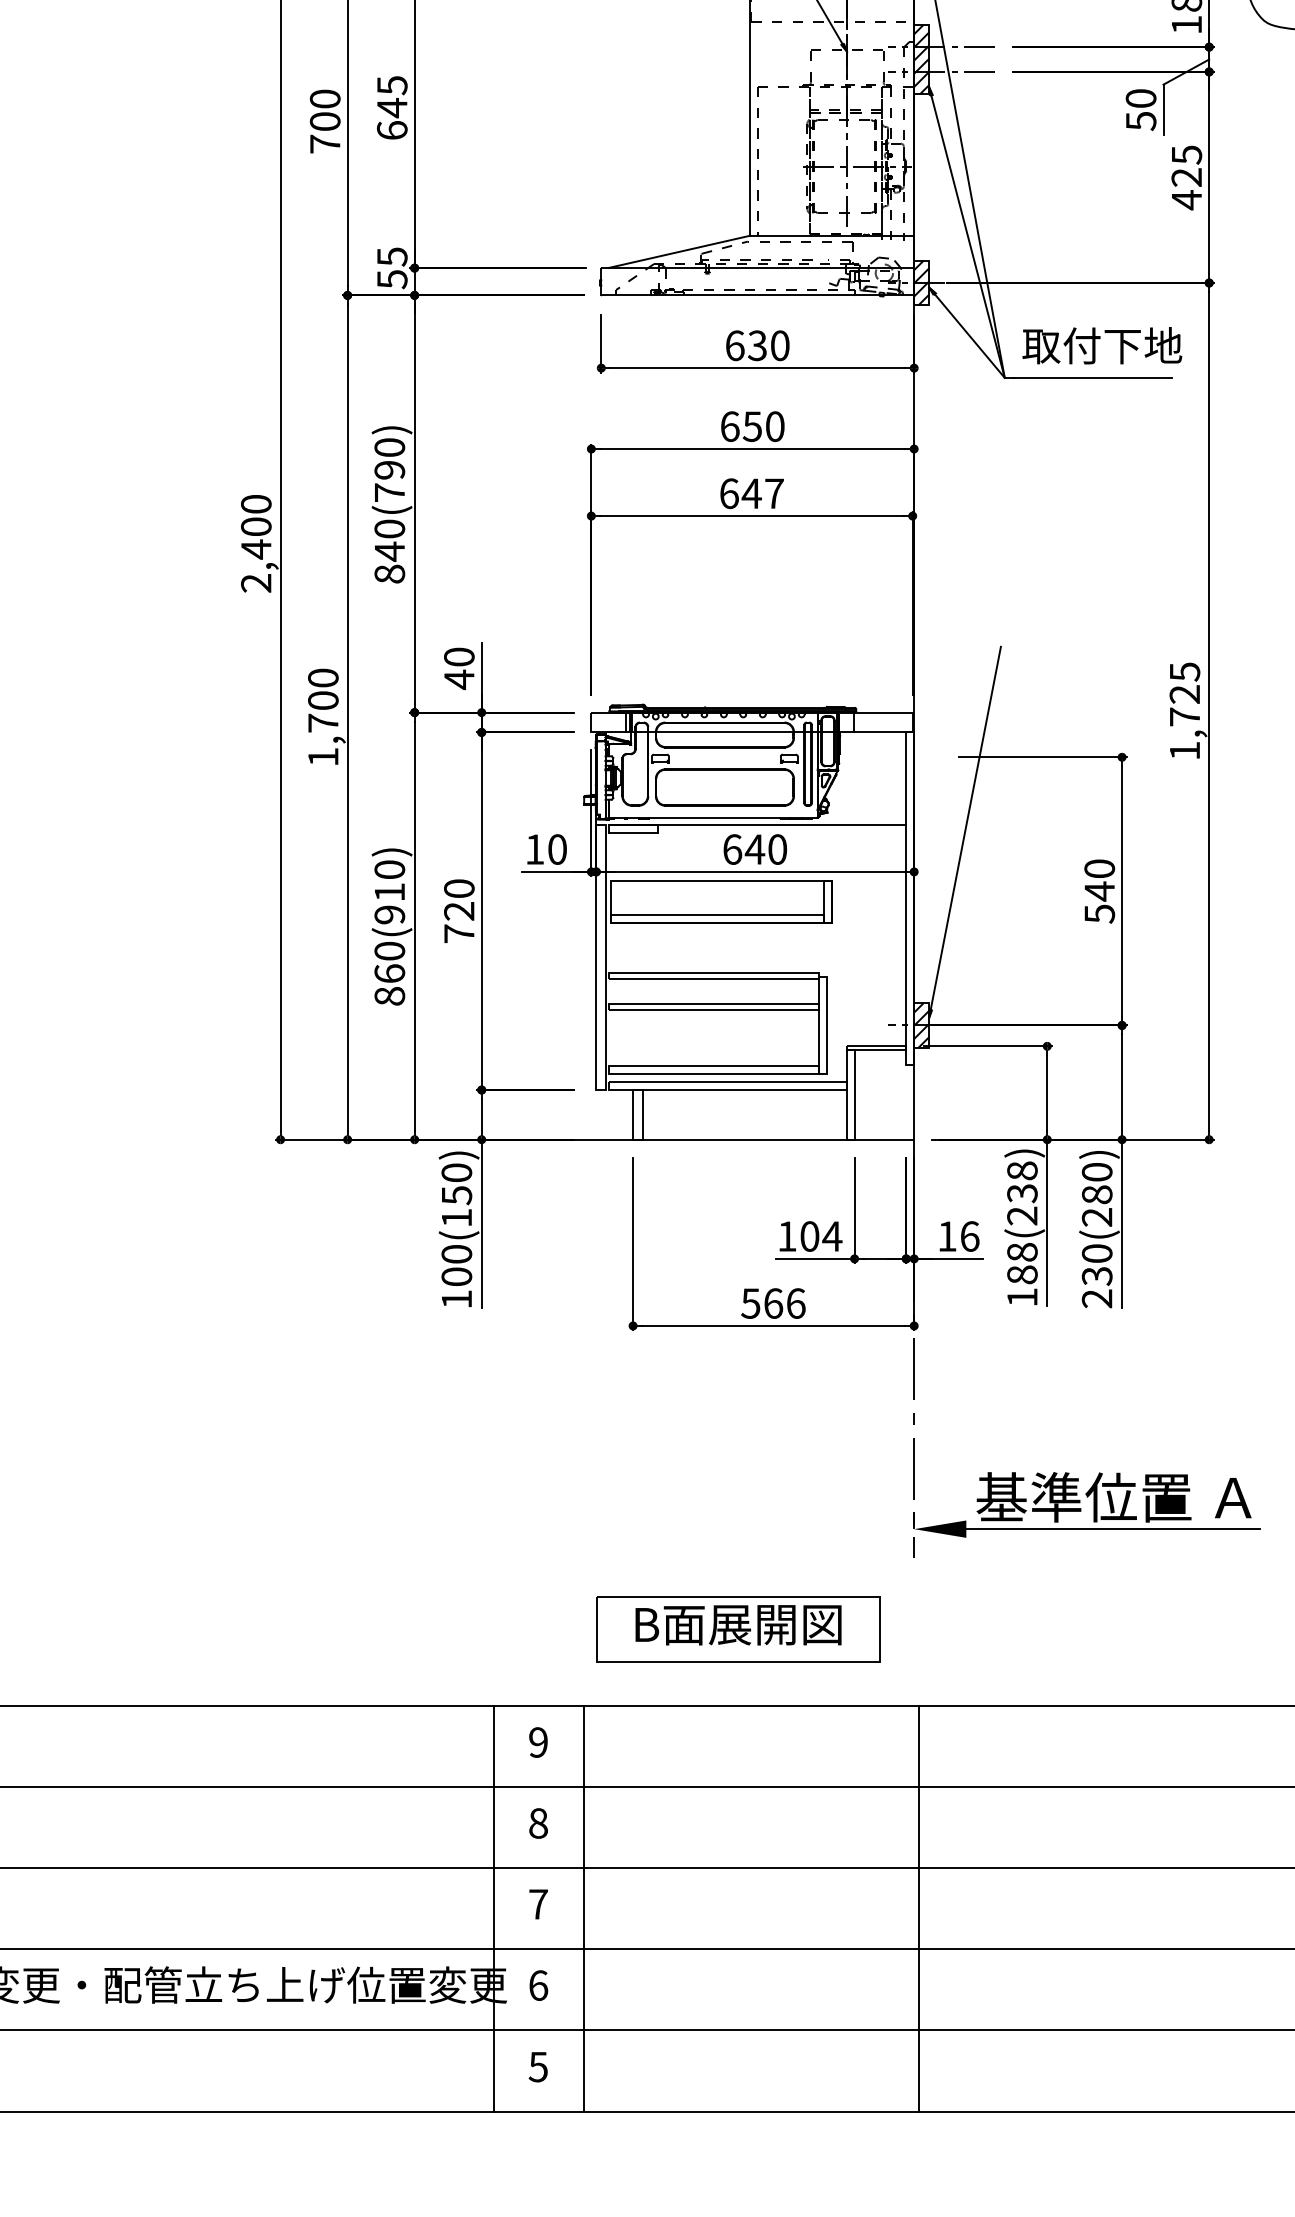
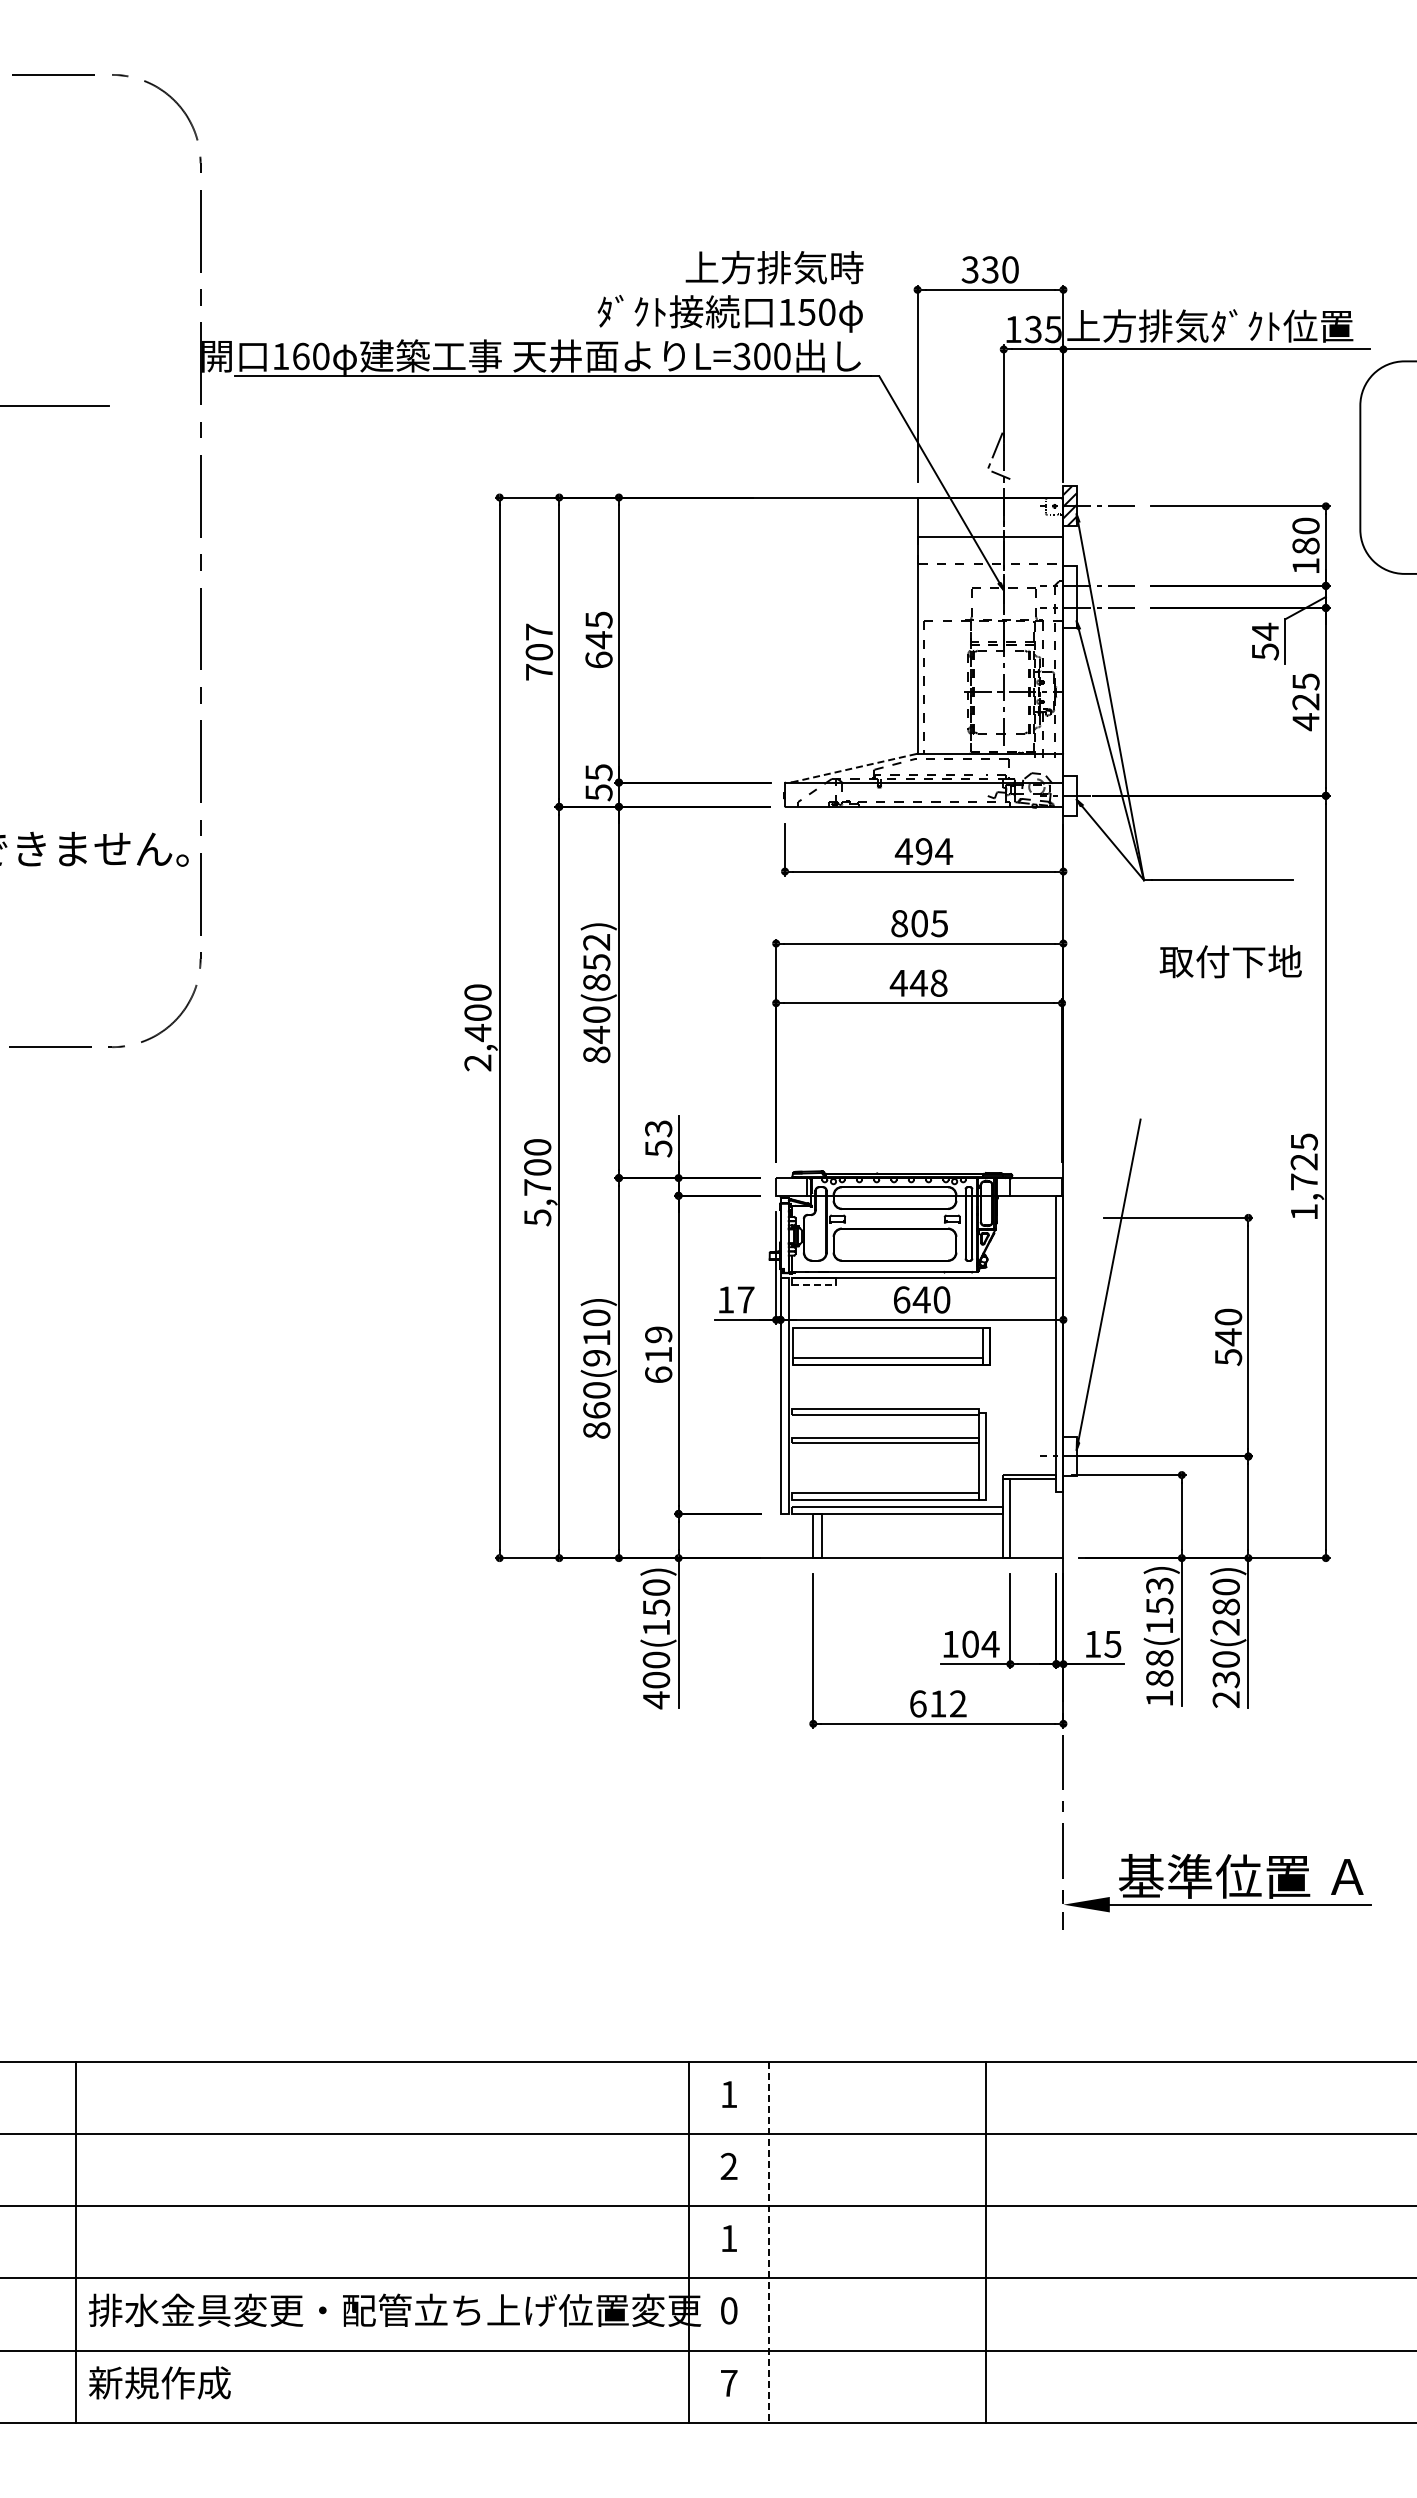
hatch: (921, 59) -> (1069, 596), removed
text: (325, 98) -> (539, 631), 700 -> 707
text: (1141, 98) -> (1265, 631), 50 -> 54
line: (679, 252) -> (854, 768), solid -> dashed
hatch: (921, 282) -> (1069, 795), removed
text: (756, 345) -> (923, 851), 630 -> 494
text: (1101, 345) -> (1230, 961), moved
text: (752, 426) -> (919, 923), 650 -> 805
text: (389, 470) -> (596, 962), 840(790) -> 840(852)
text: (751, 492) -> (918, 982), 647 -> 448
text: (459, 668) -> (658, 1138), 40 -> 53
text: (323, 756) -> (537, 1217), 1,700 -> 5,700
line: (634, 833) -> (814, 1285), solid -> dashed
text: (558, 849) -> (746, 1299), 10 -> 17
text: (459, 910) -> (658, 1354), 720 -> 619
hatch: (921, 1025) -> (1069, 1456), removed
text: (1022, 1192) -> (1159, 1605), 188(238) -> 188(153)
text: (969, 1235) -> (1112, 1643), 16 -> 15
text: (456, 1299) -> (656, 1700), 100(150) -> 400(150)
text: (772, 1303) -> (937, 1703), 566 -> 612
part: (737, 1628) -> (906, 1993), removed
text: (537, 1742) -> (728, 2094), 9 -> 1
text: (537, 1823) -> (728, 2166), 8 -> 2
text: (538, 1904) -> (729, 2238), 7 -> 1
line: (583, 1908) -> (769, 2242), solid -> dashed
line: (918, 1908) -> (986, 2242), moved
text: (538, 1985) -> (729, 2310), 6 -> 0
text: (537, 2067) -> (728, 2383), 5 -> 7

